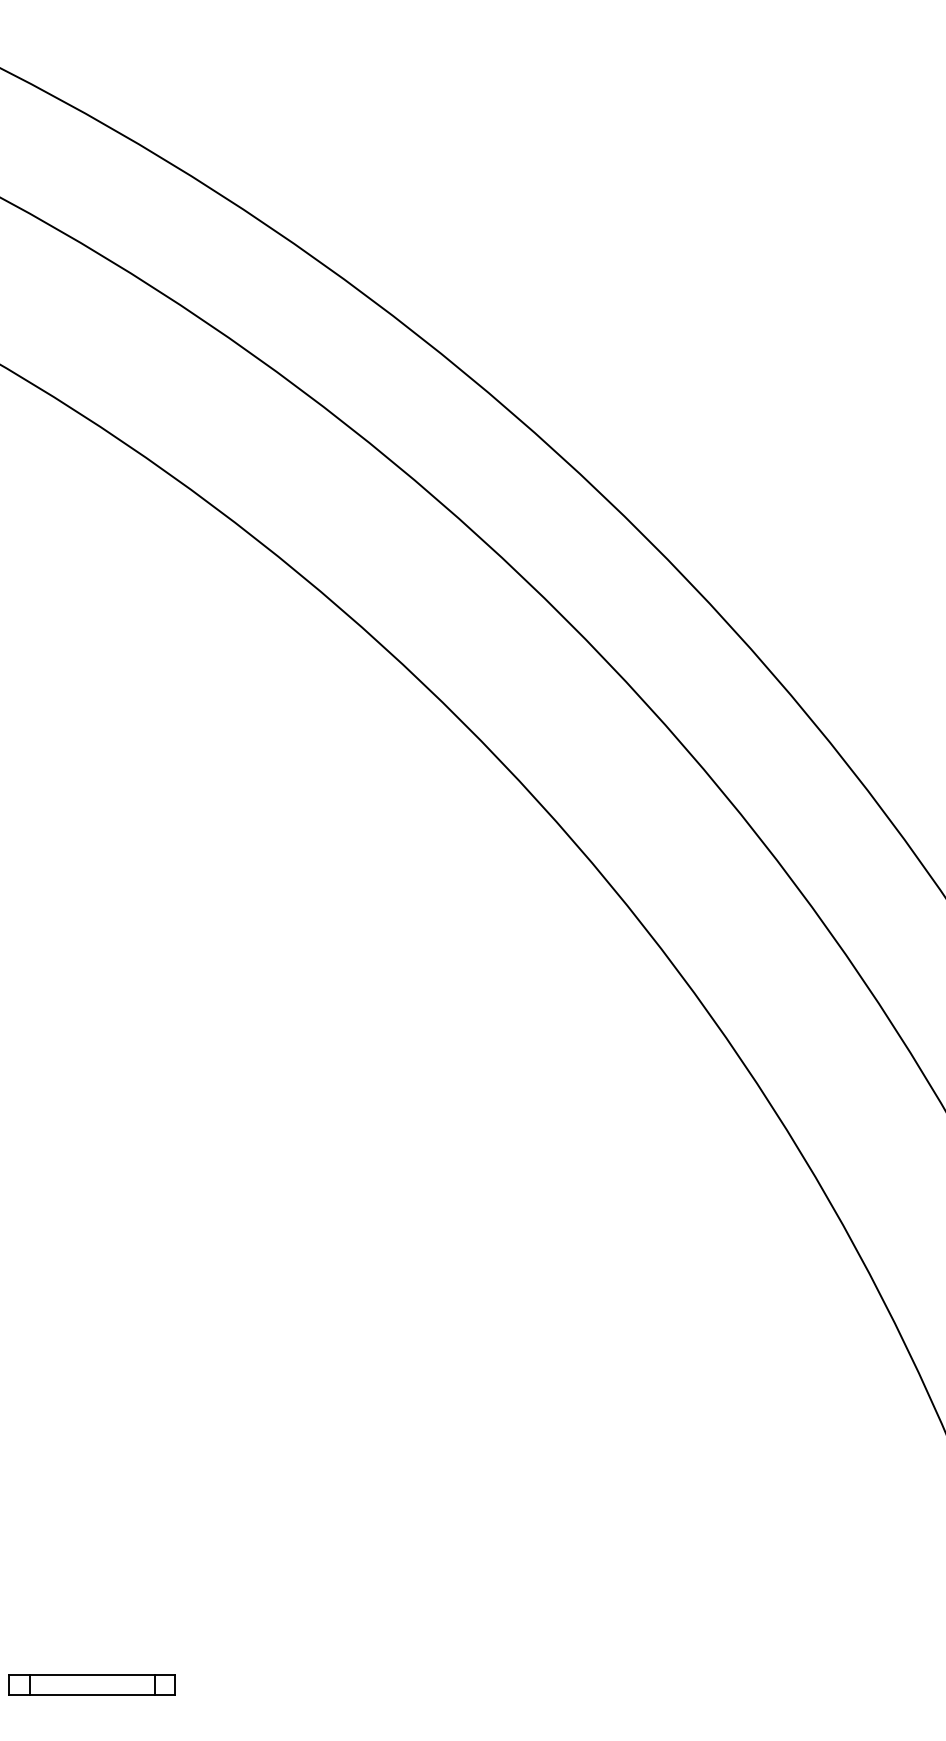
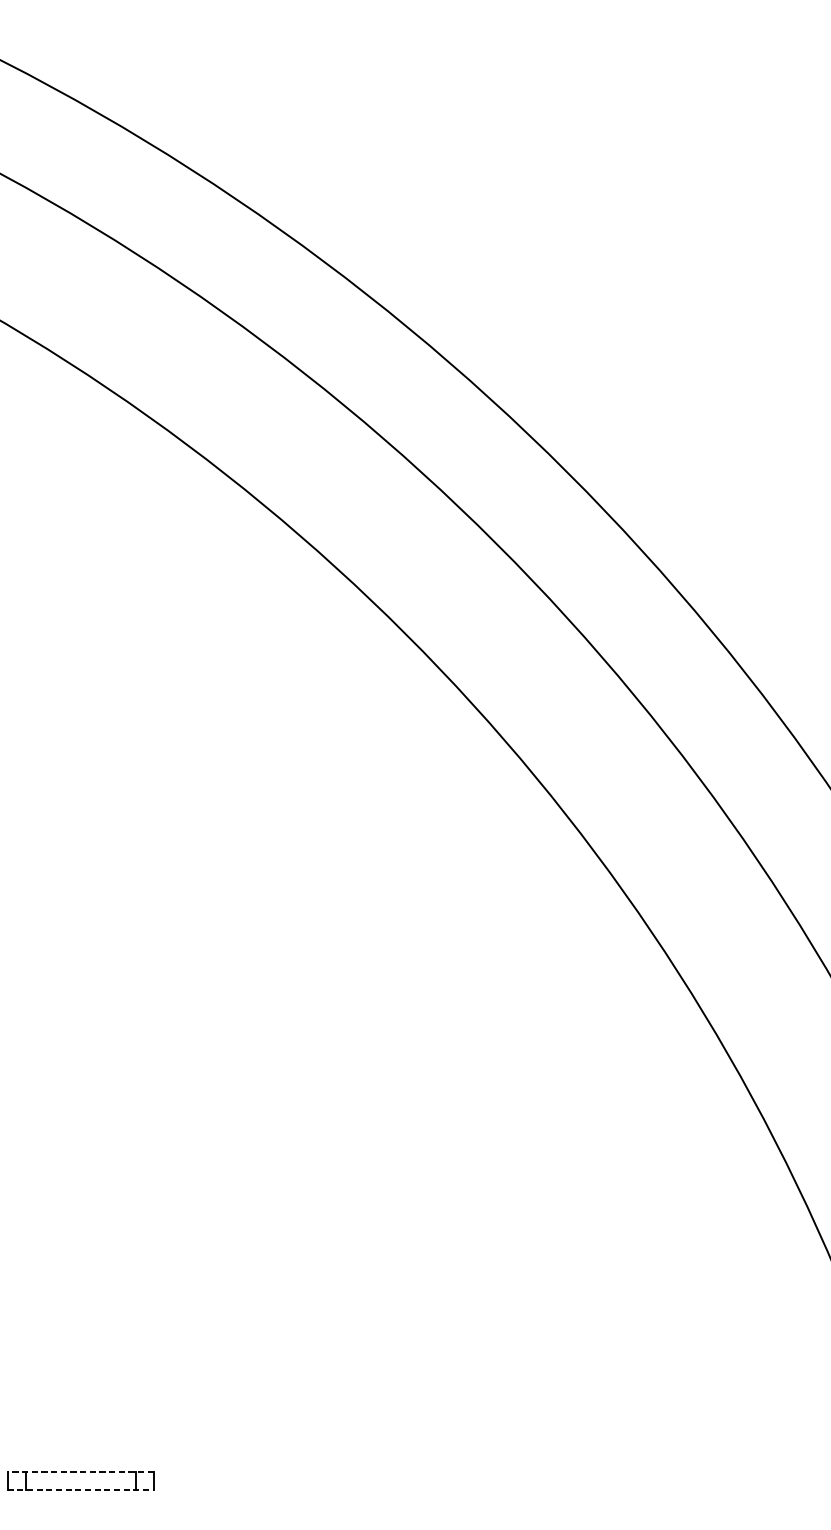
line: (91, 1674) -> (80, 1471), solid -> dashed
line: (92, 1695) -> (81, 1490), solid -> dashed

